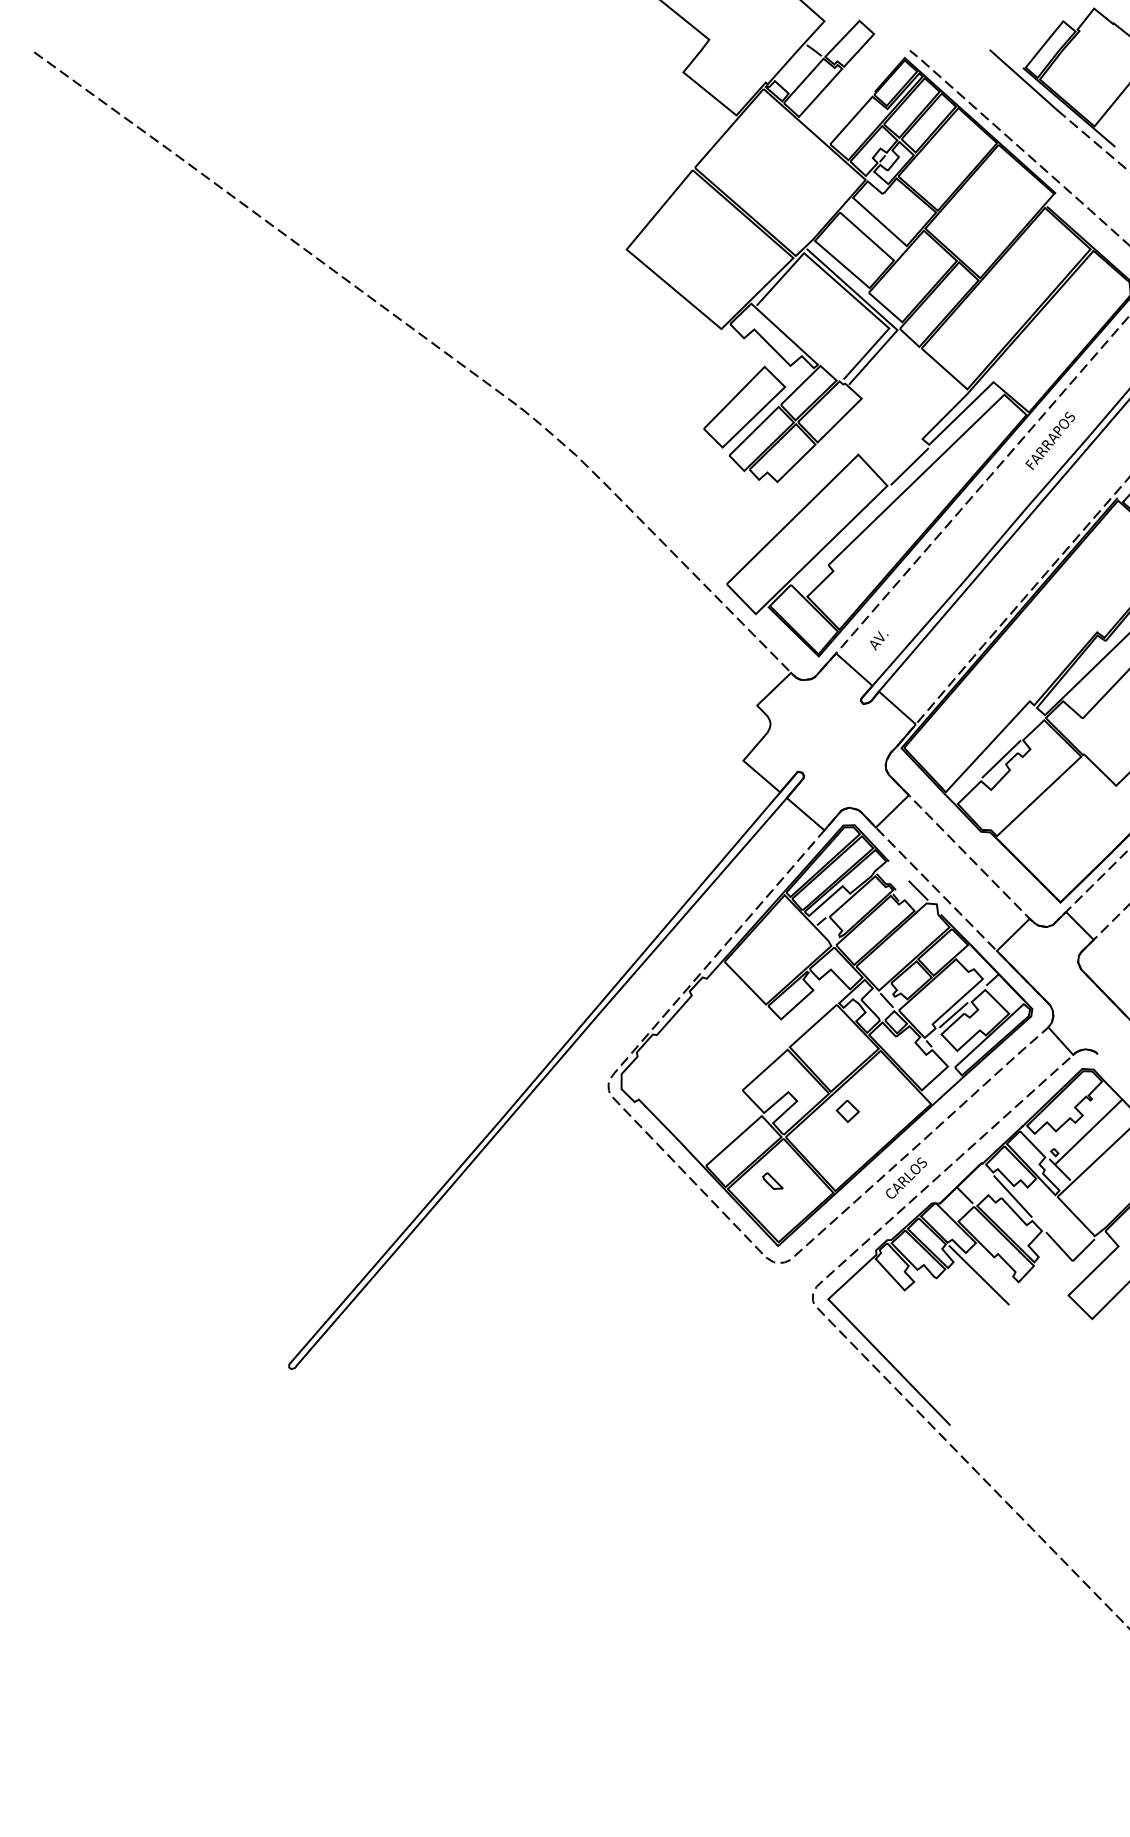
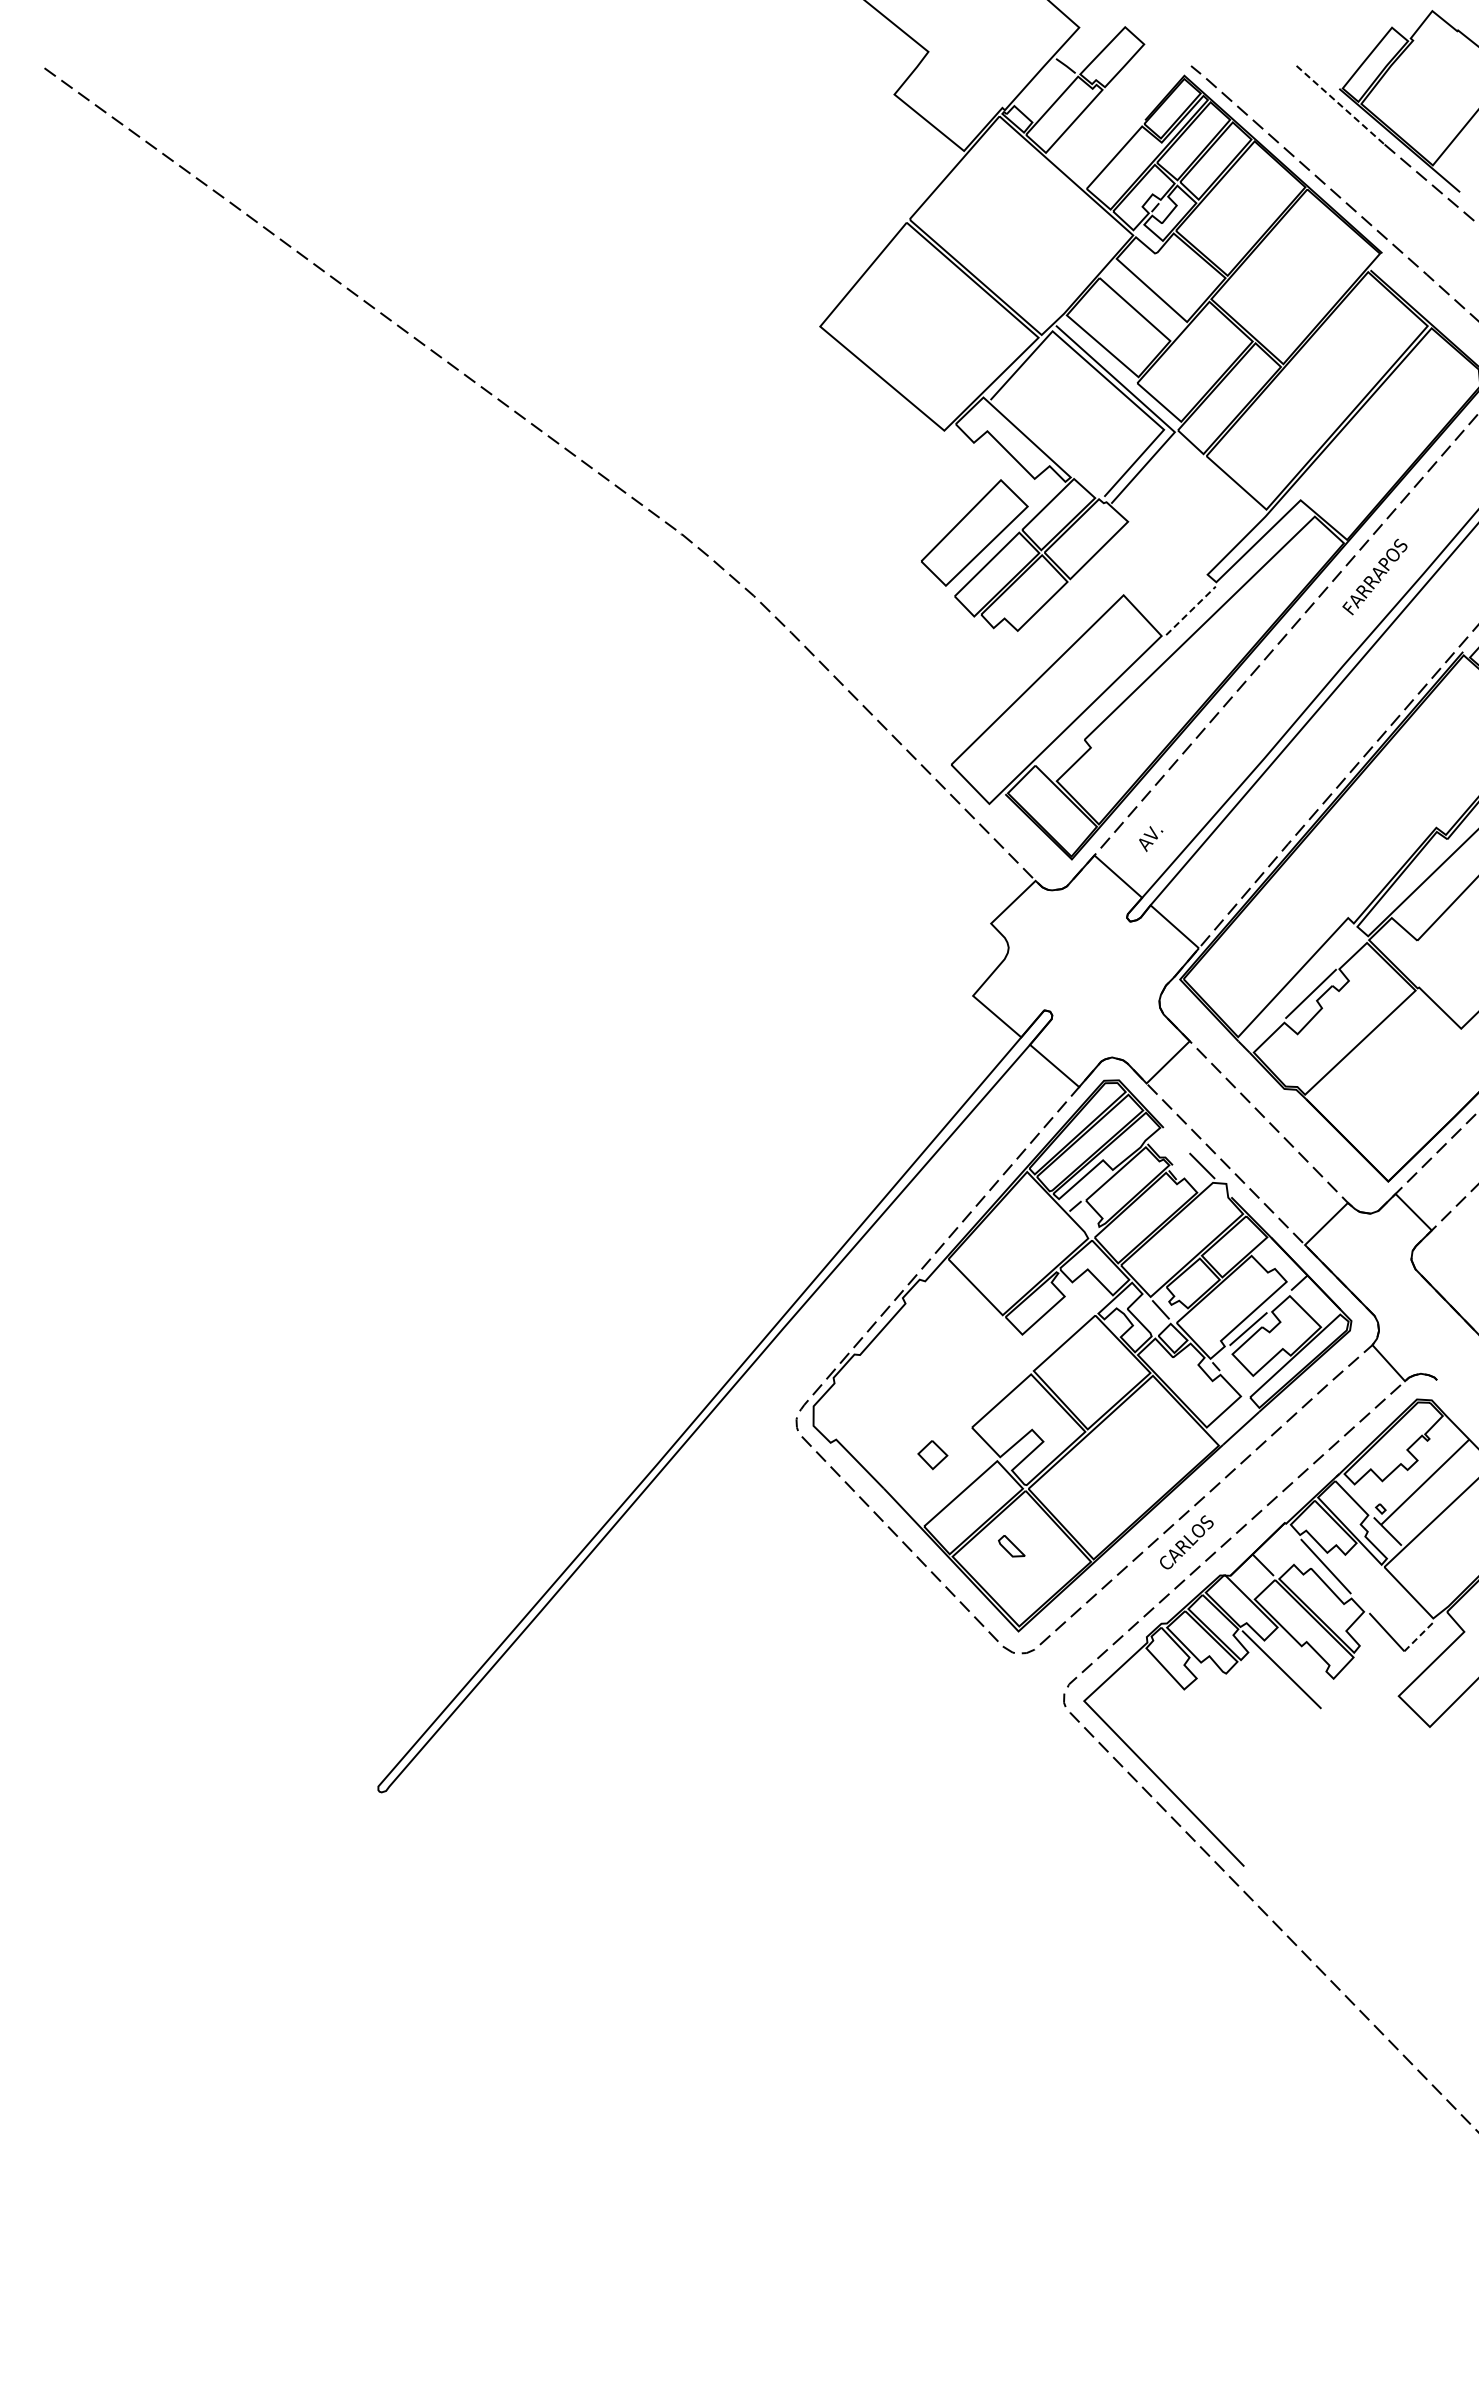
line: (1023, 80) -> (1340, 105), solid -> dashed
line: (910, 466) -> (1191, 610), solid -> dashed
part: (847, 1111) -> (932, 1455), moved
line: (1084, 1249) -> (1419, 1636), solid -> dashed

